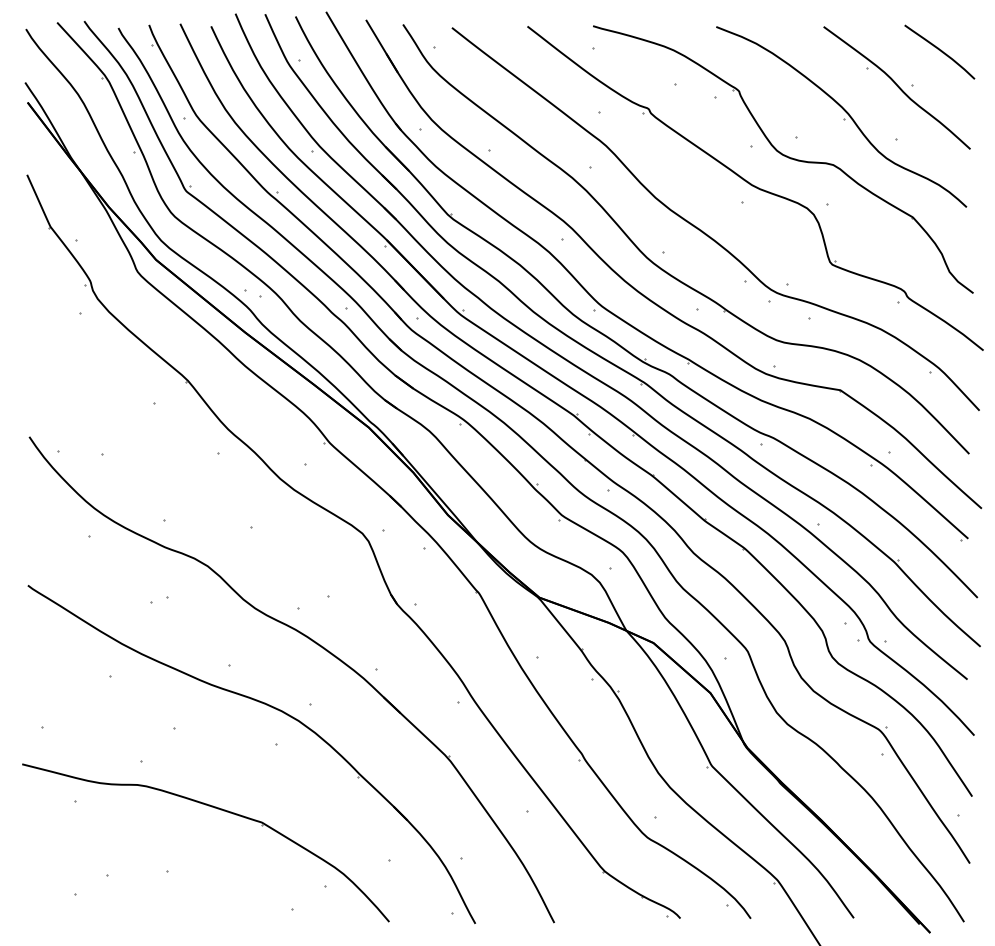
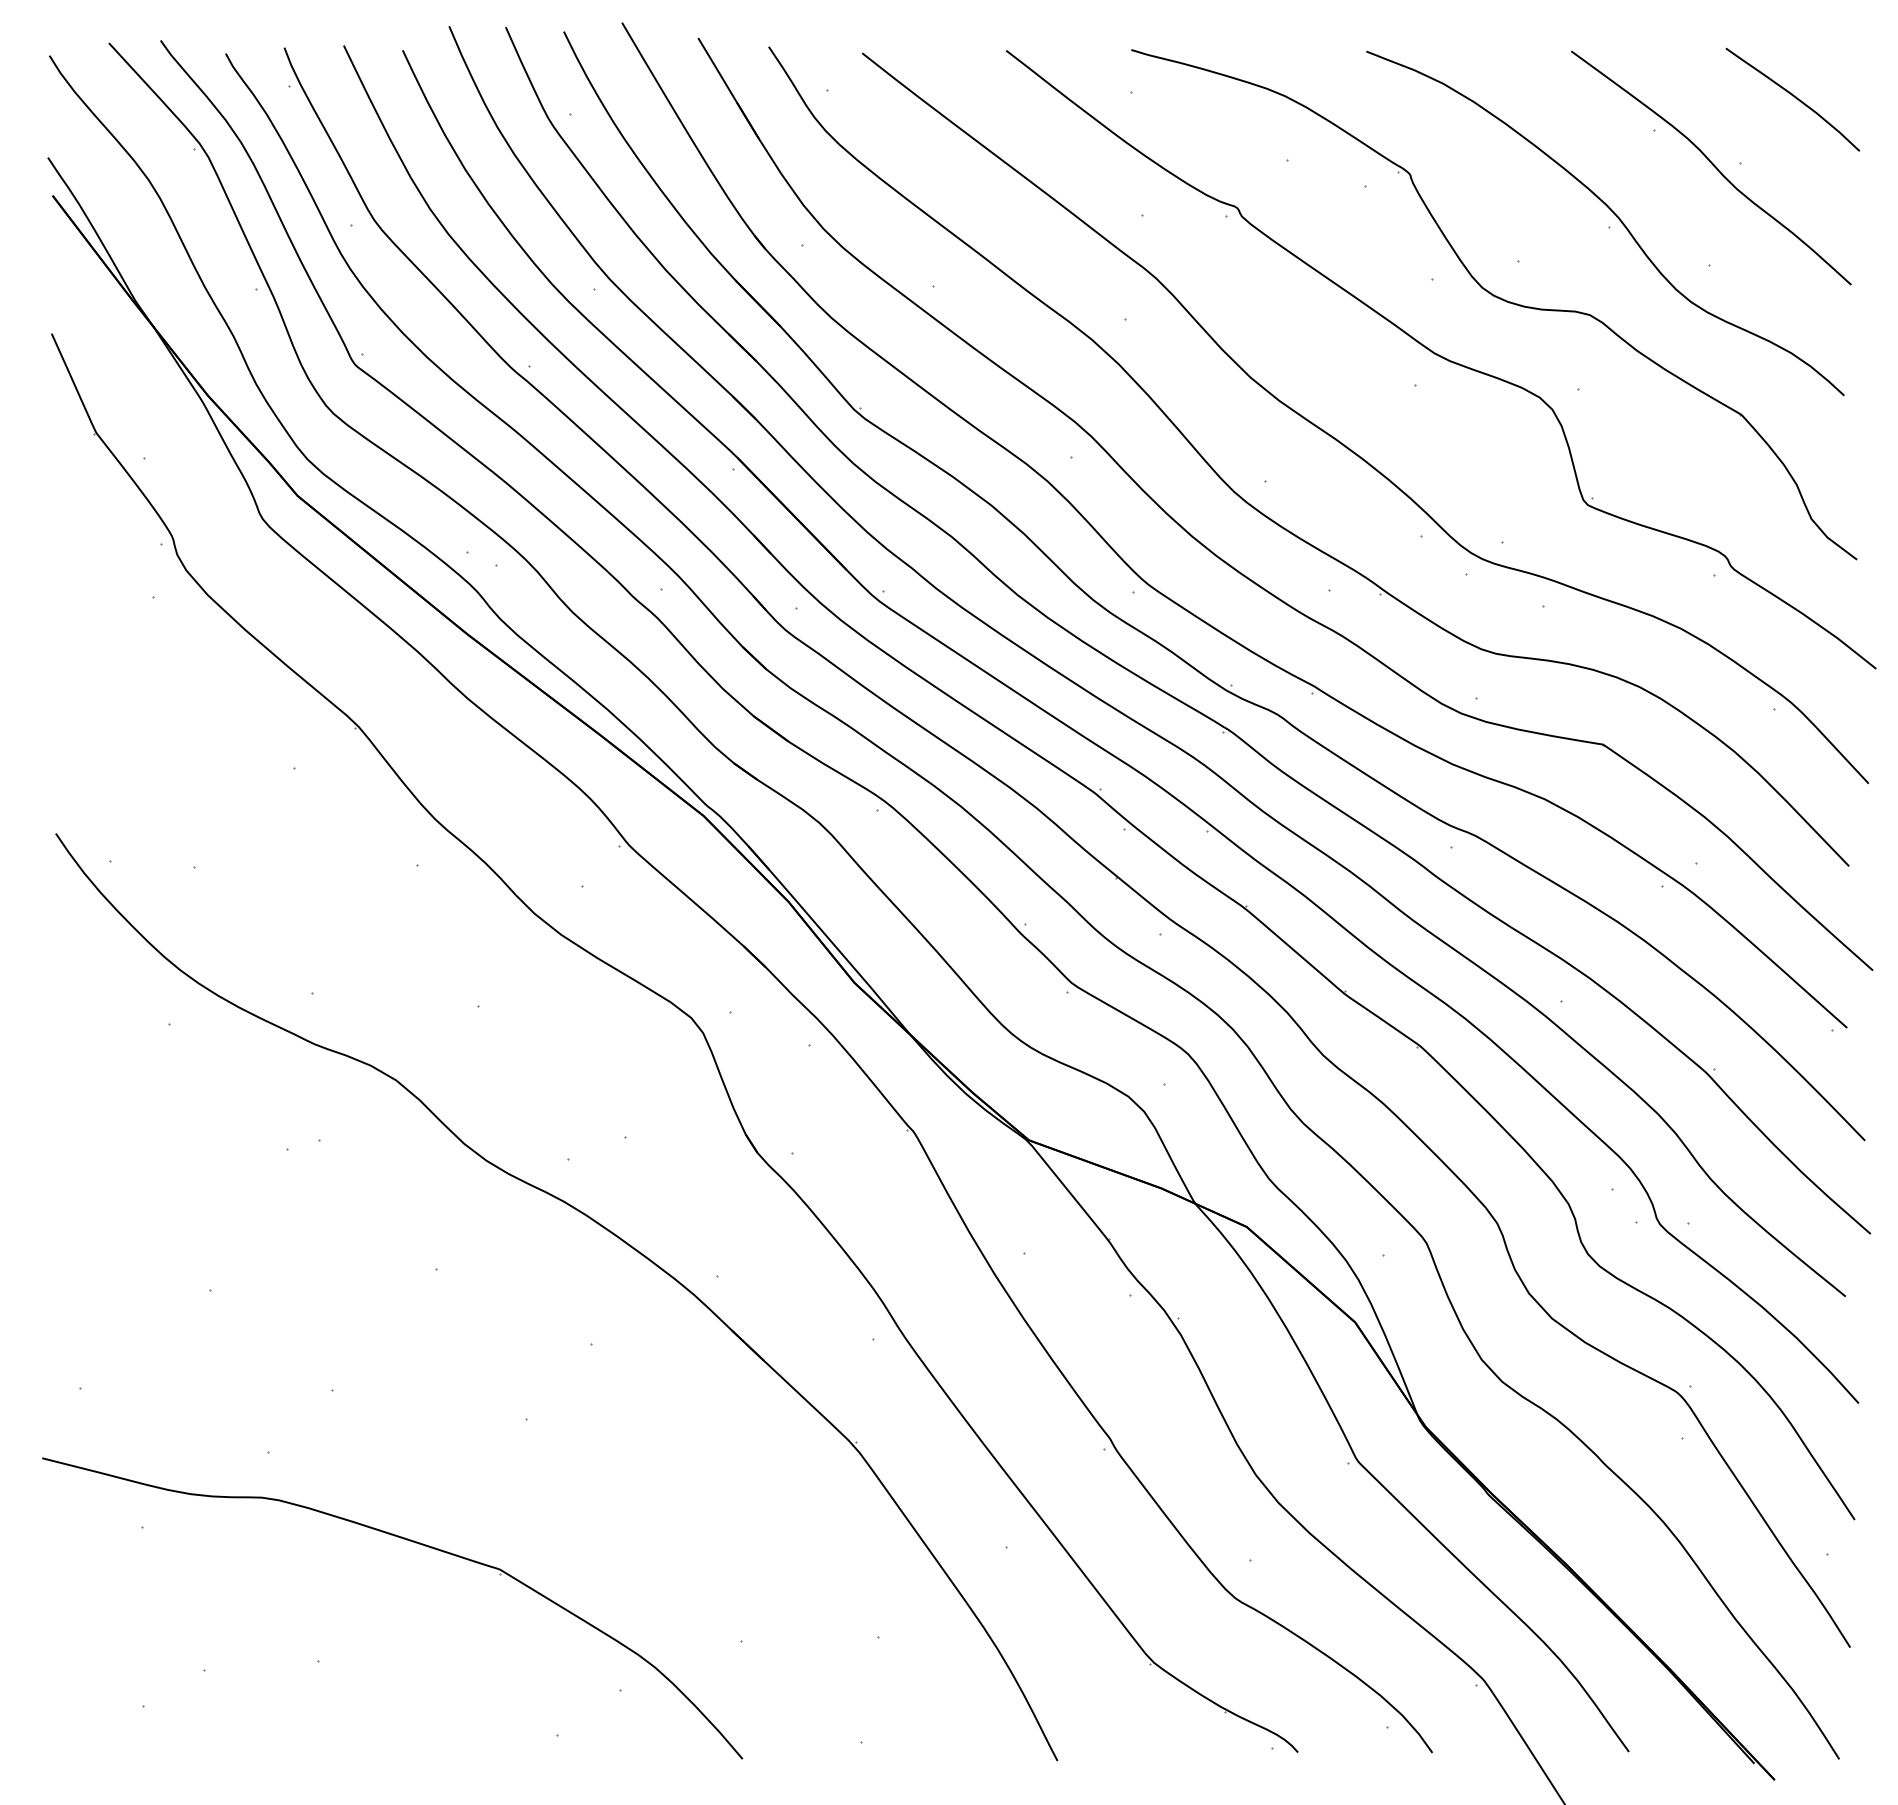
part: (270, 707) -> (515, 1349), removed

